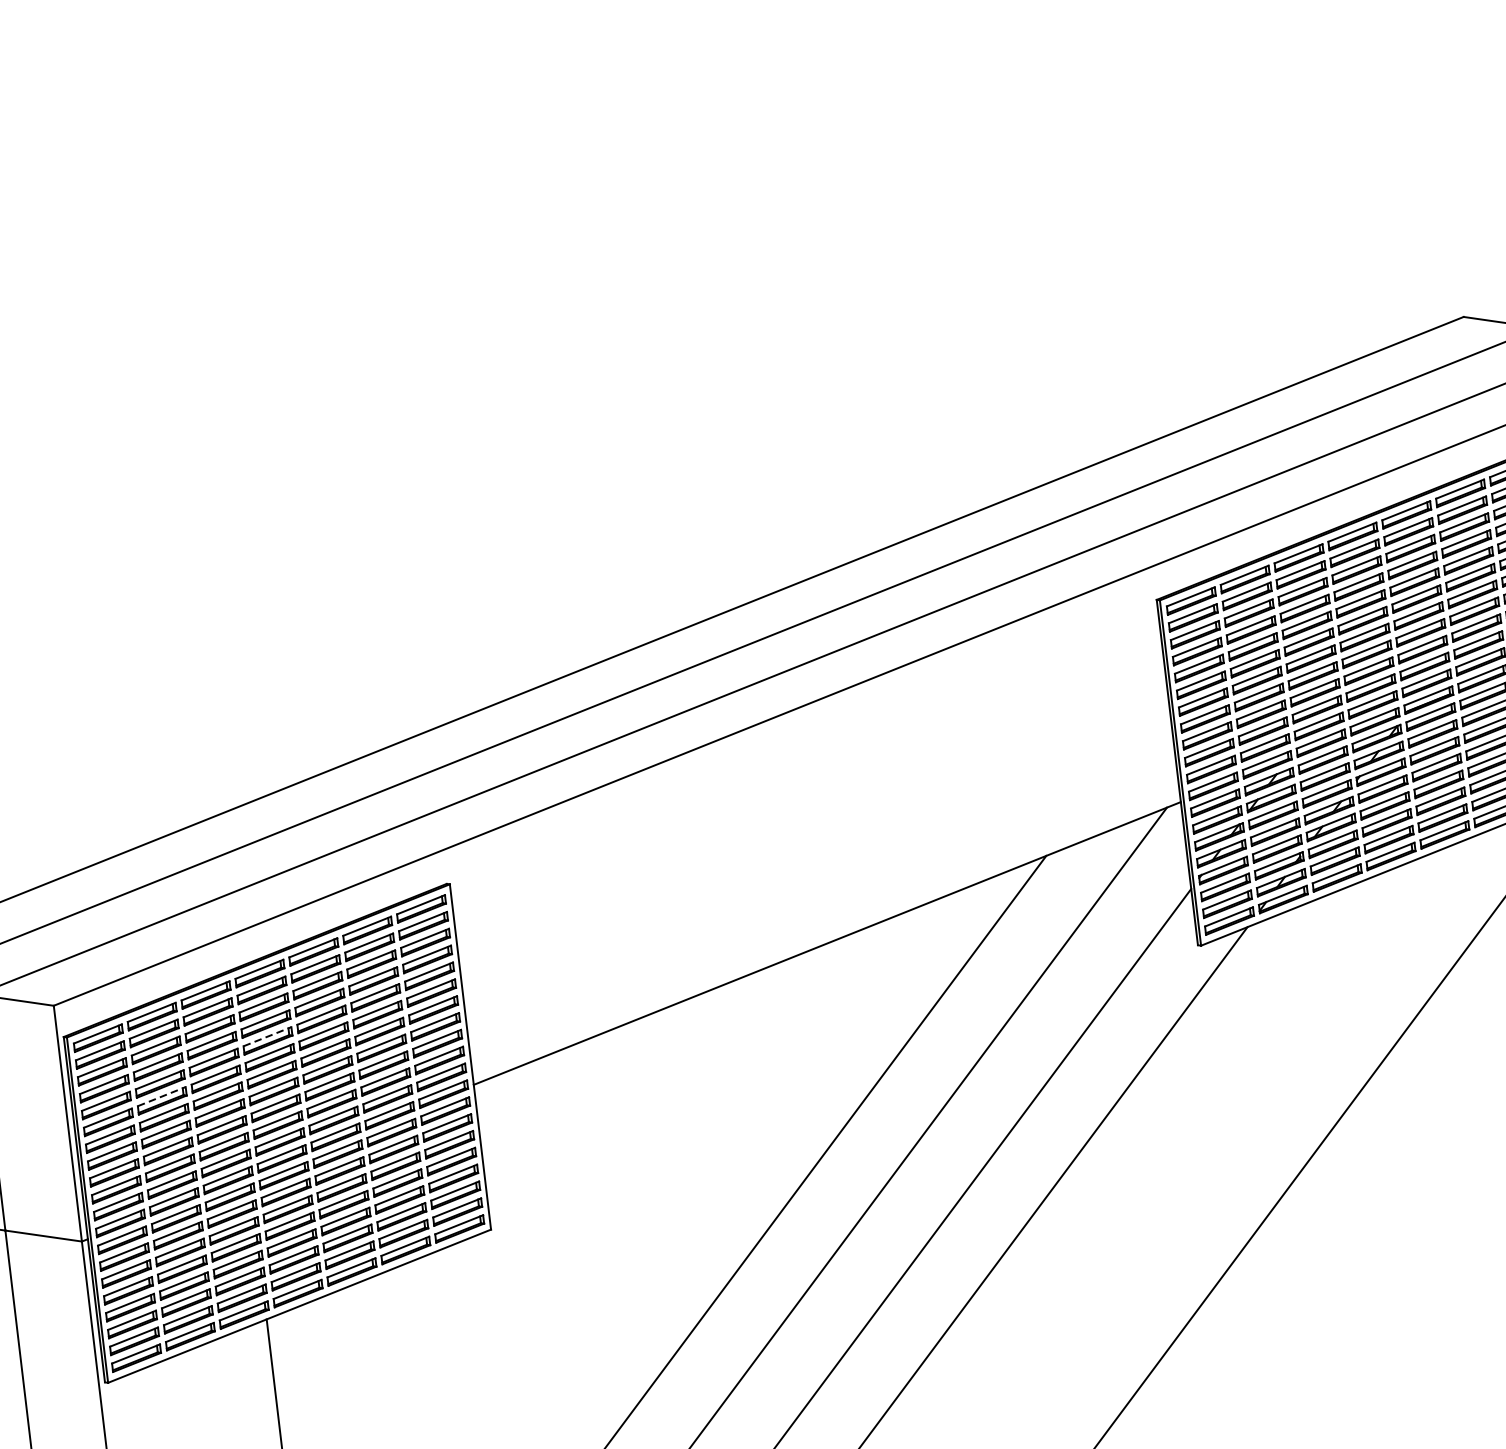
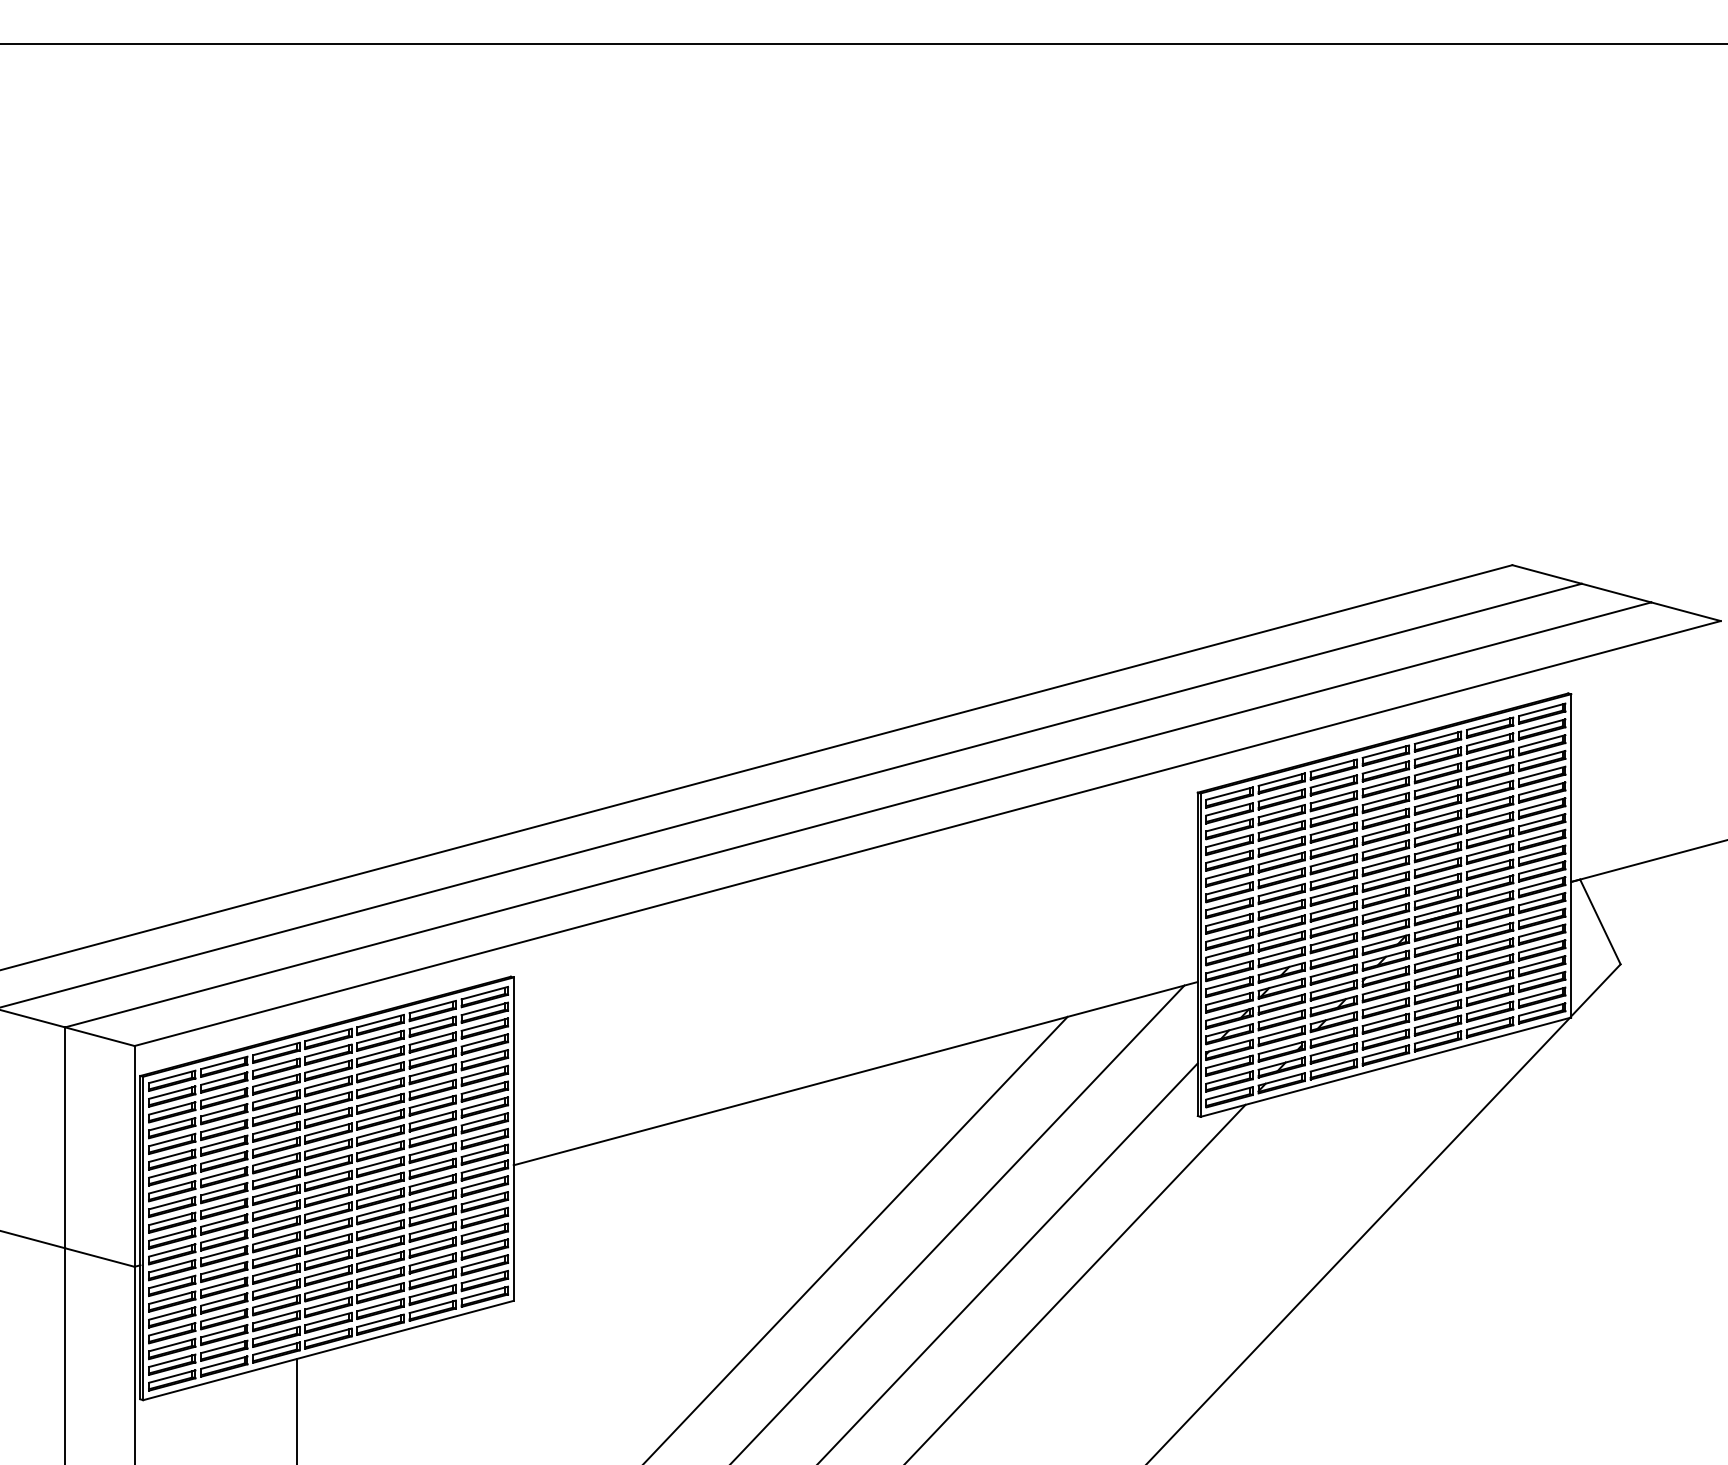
line: (267, 1037) -> (328, 1098), dashed -> solid
line: (161, 1096) -> (224, 1141), dashed -> solid

